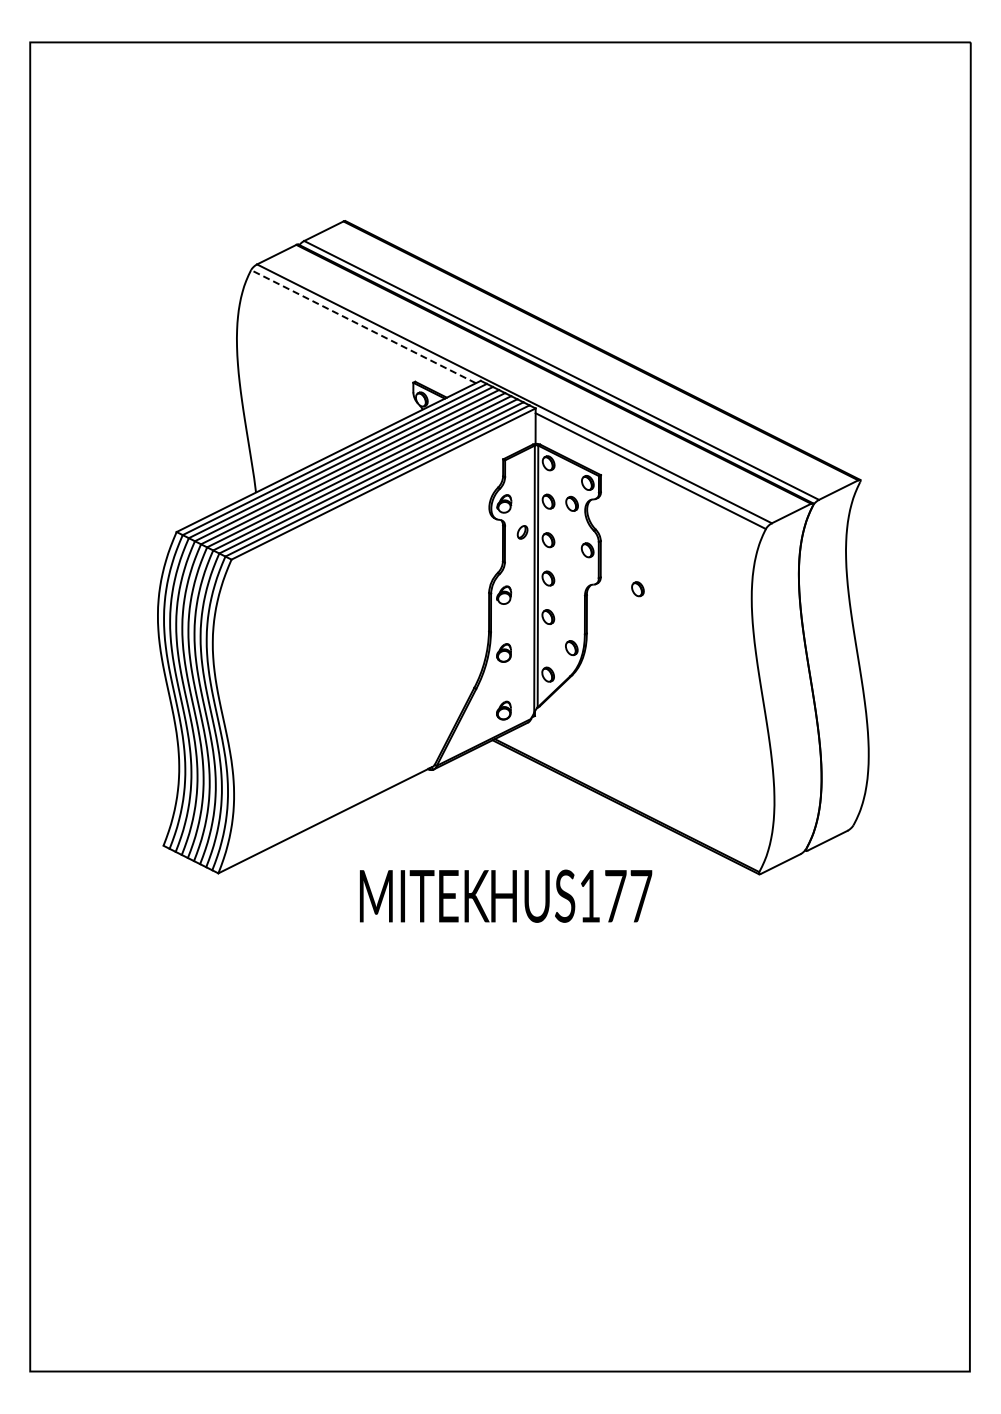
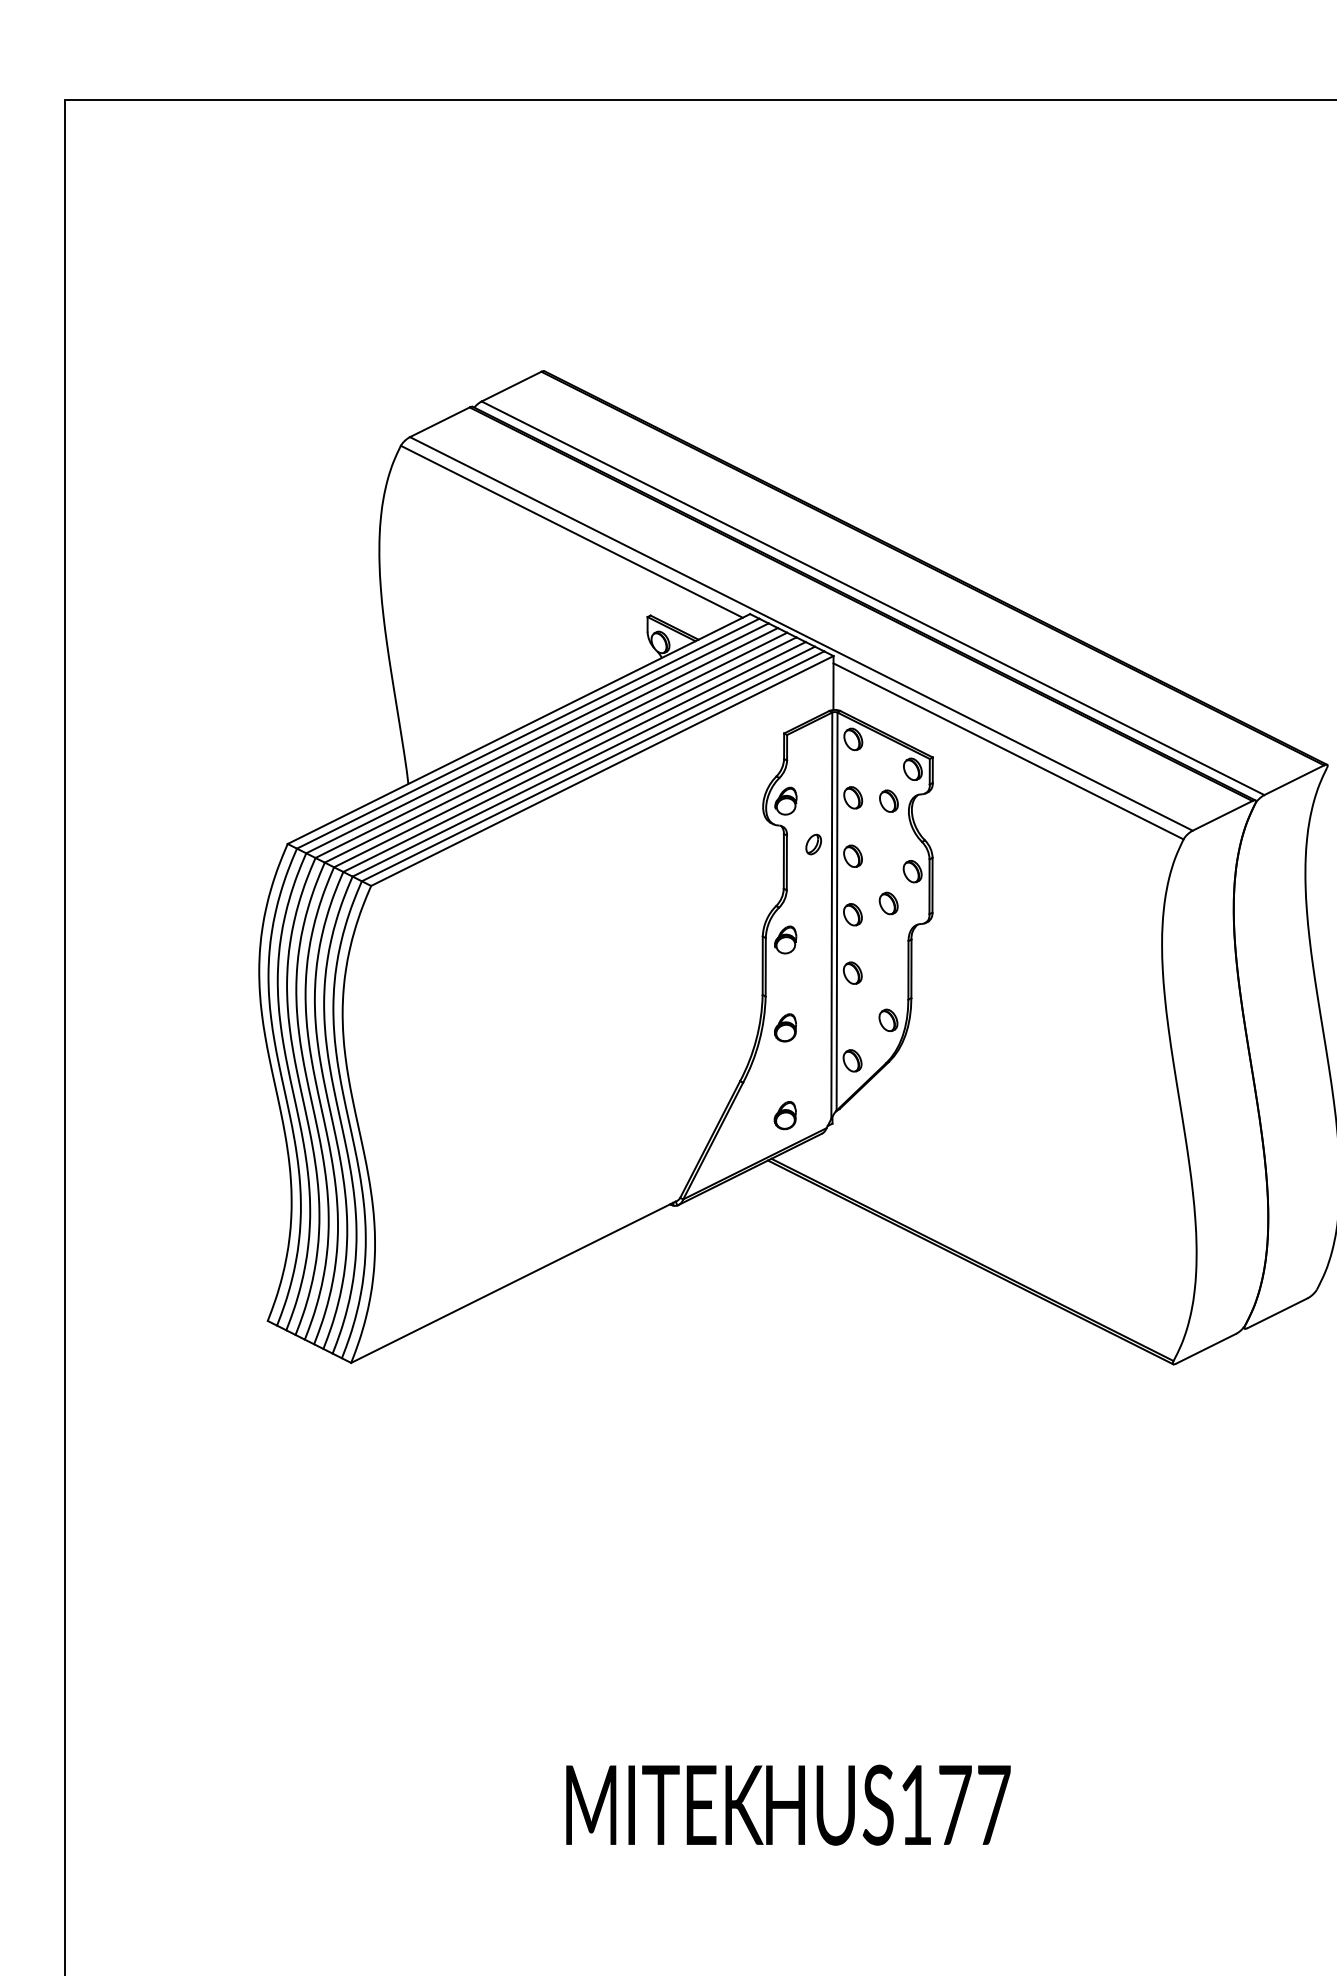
line: (363, 326) -> (571, 531), dashed -> solid
part: (637, 589) -> (888, 903), moved
text: (506, 895) -> (789, 1804), moved

